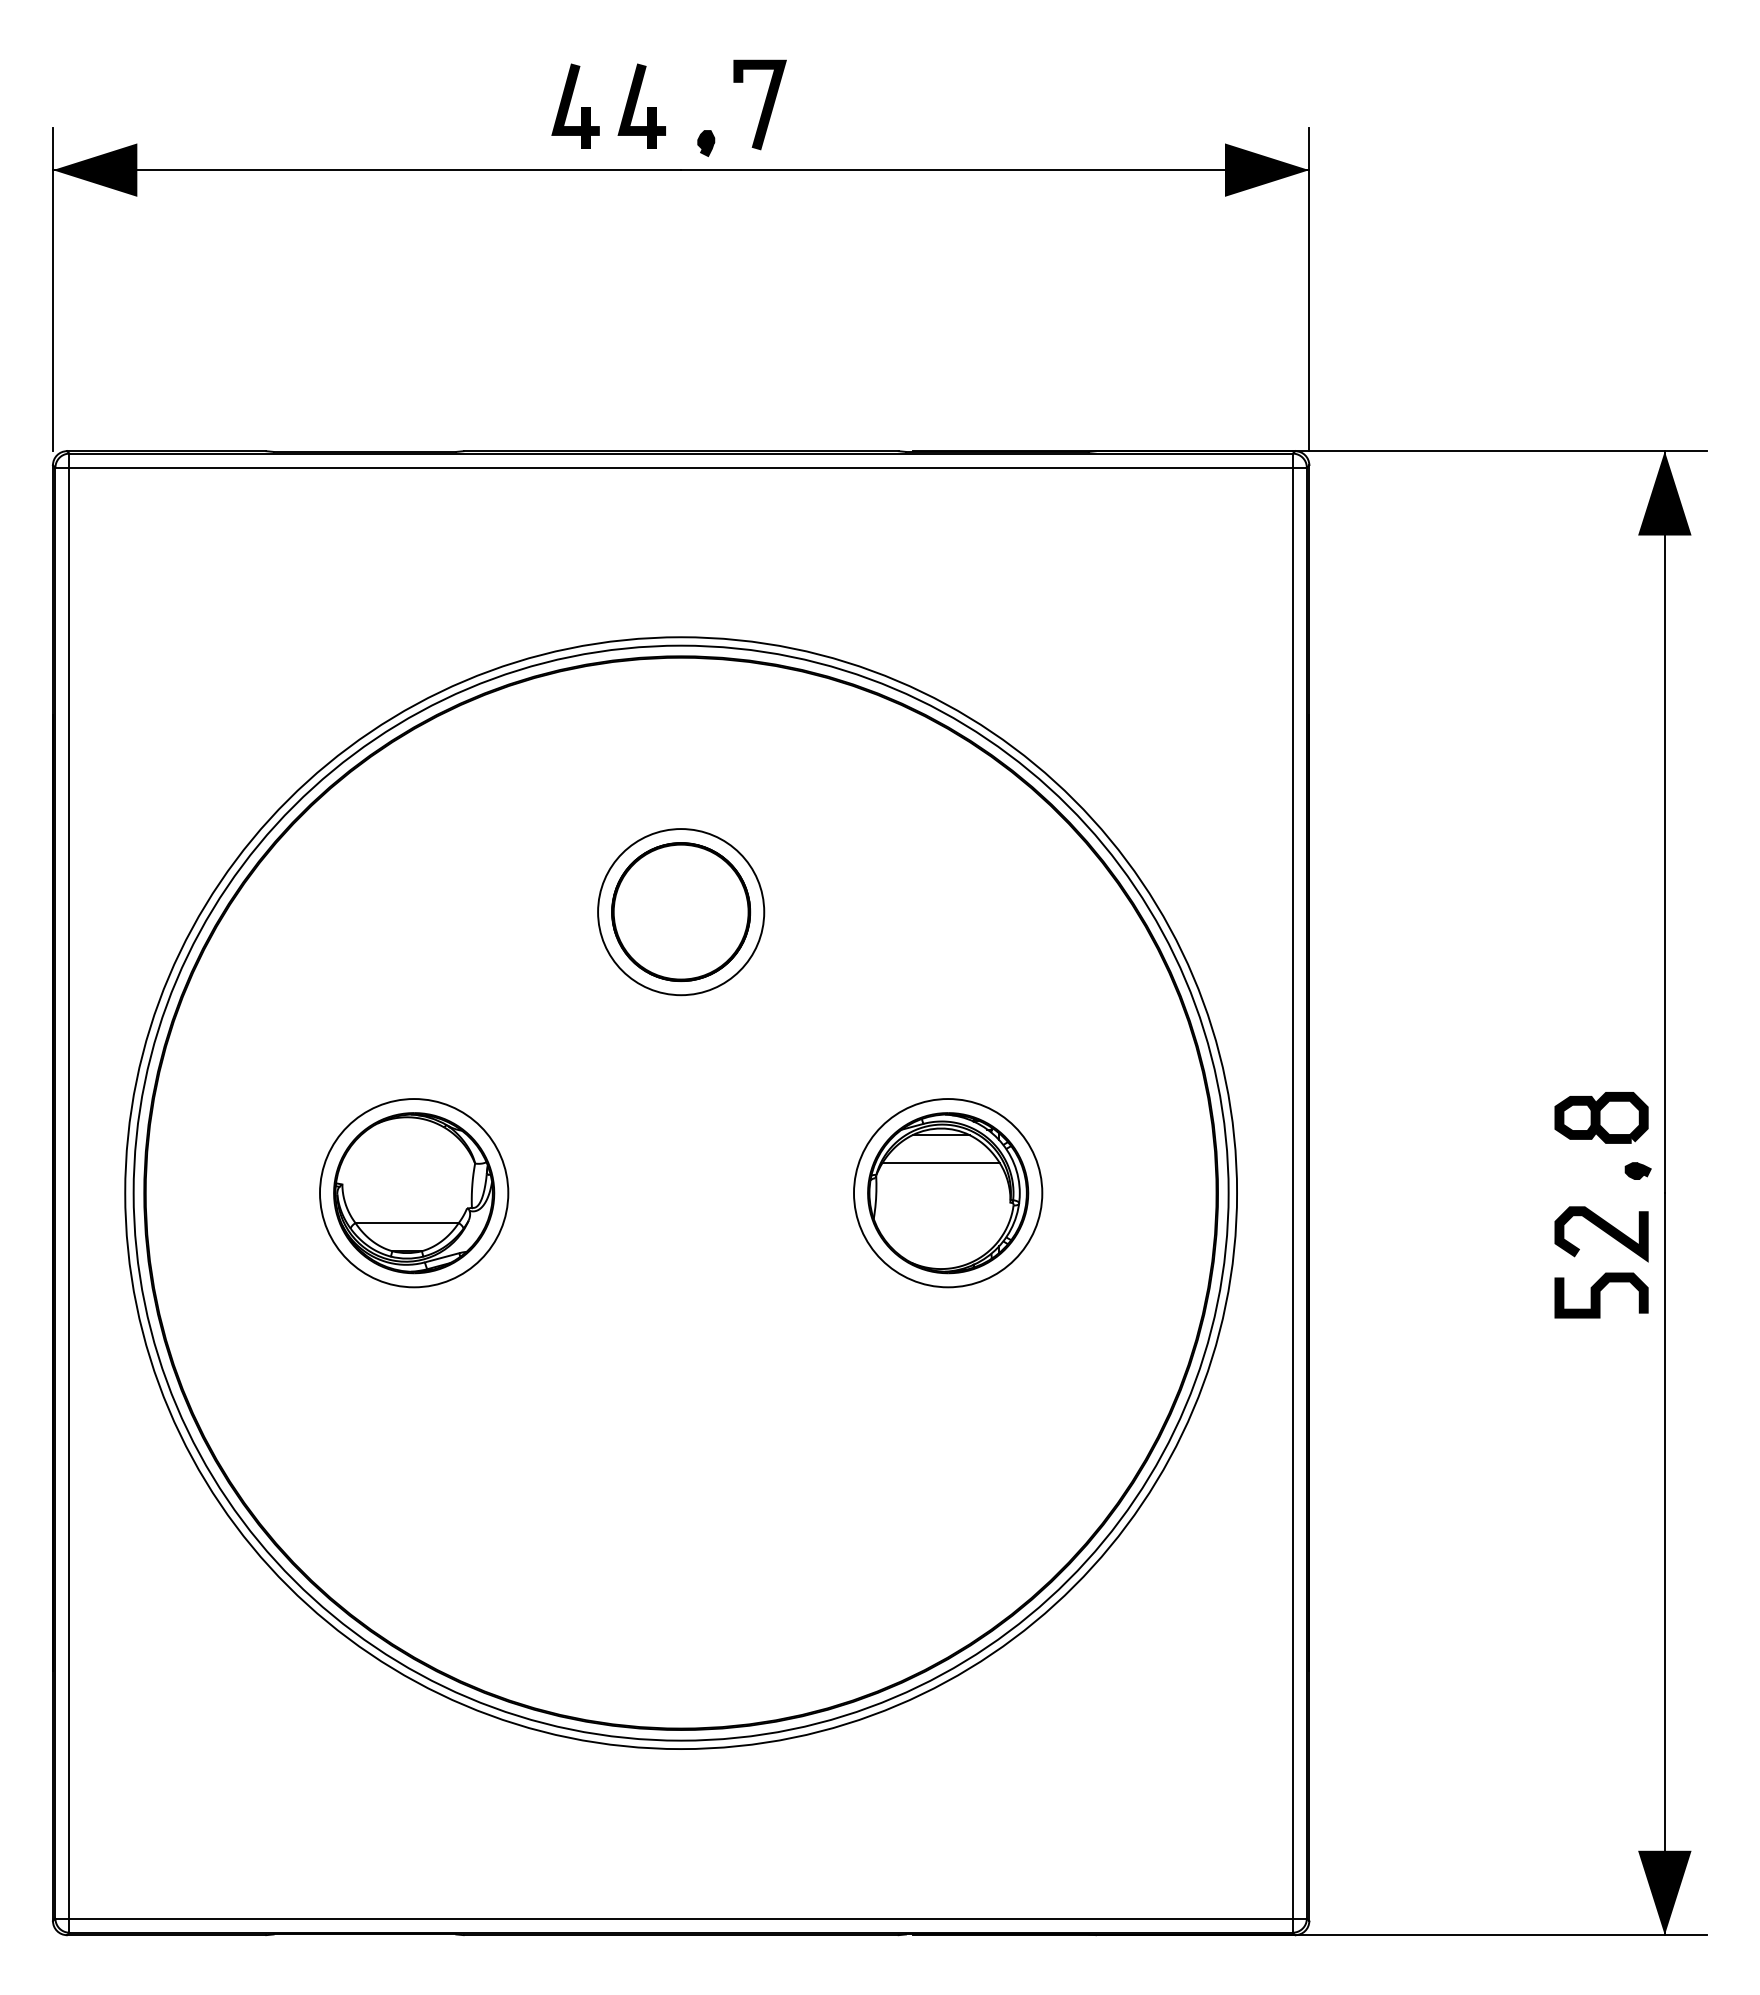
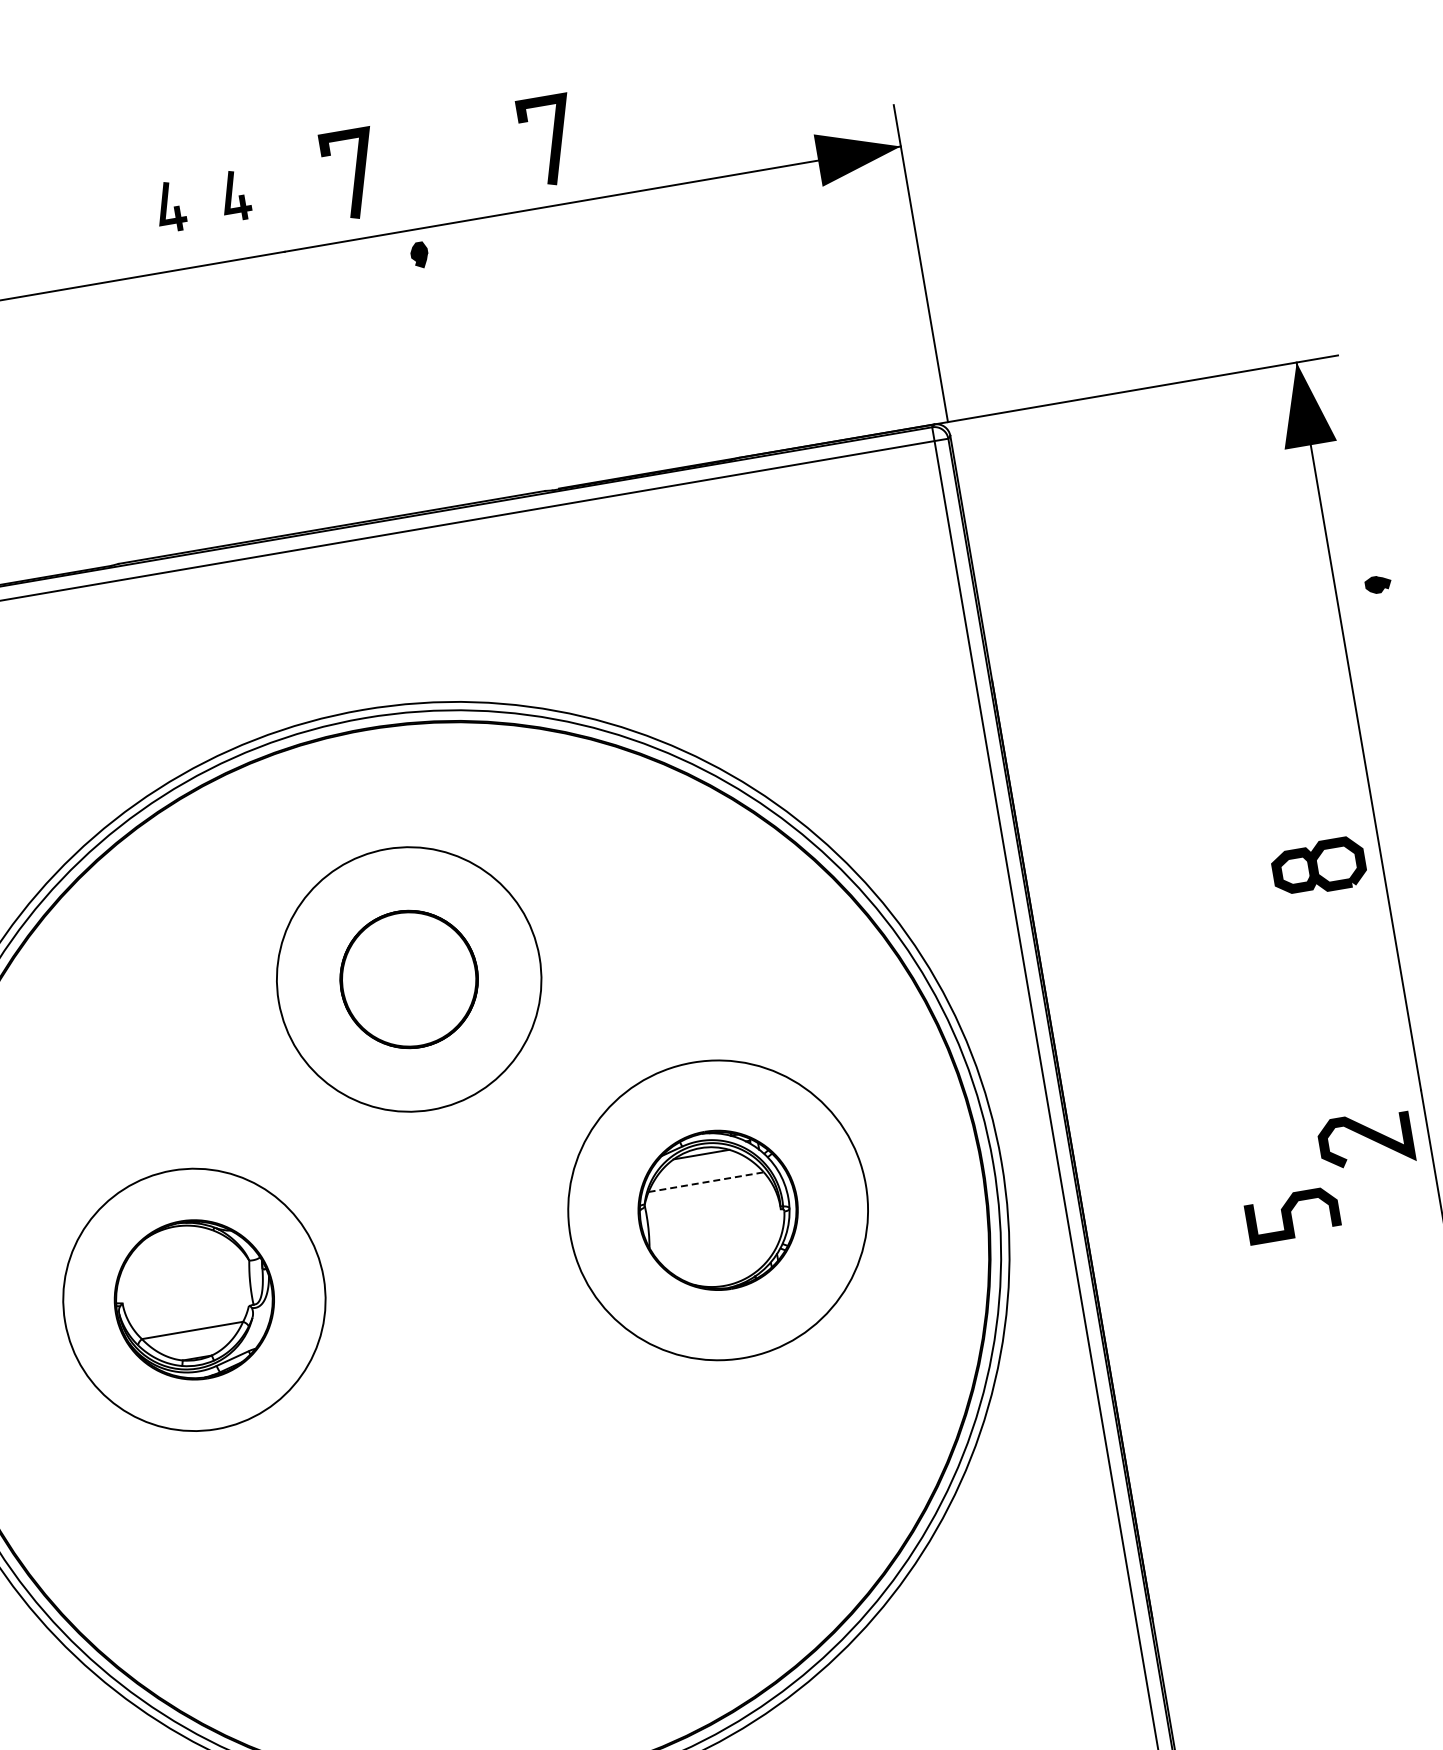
part: (575, 105) -> (170, 206), size x0.6
part: (641, 105) -> (235, 195), size x0.6
line: (964, 105) -> (551, 140), added
part: (706, 143) -> (419, 255), moved
circle: (681, 912) -> (409, 979), size x1.6
part: (1601, 1117) -> (1318, 866), moved
line: (941, 1163) -> (706, 1182), solid -> dashed
part: (1637, 1170) -> (1377, 584), moved
circle: (414, 1193) -> (194, 1300), size x1.4
circle: (948, 1193) -> (718, 1210), size x1.6
curve: (1600, 1295) -> (1291, 1215), moved

